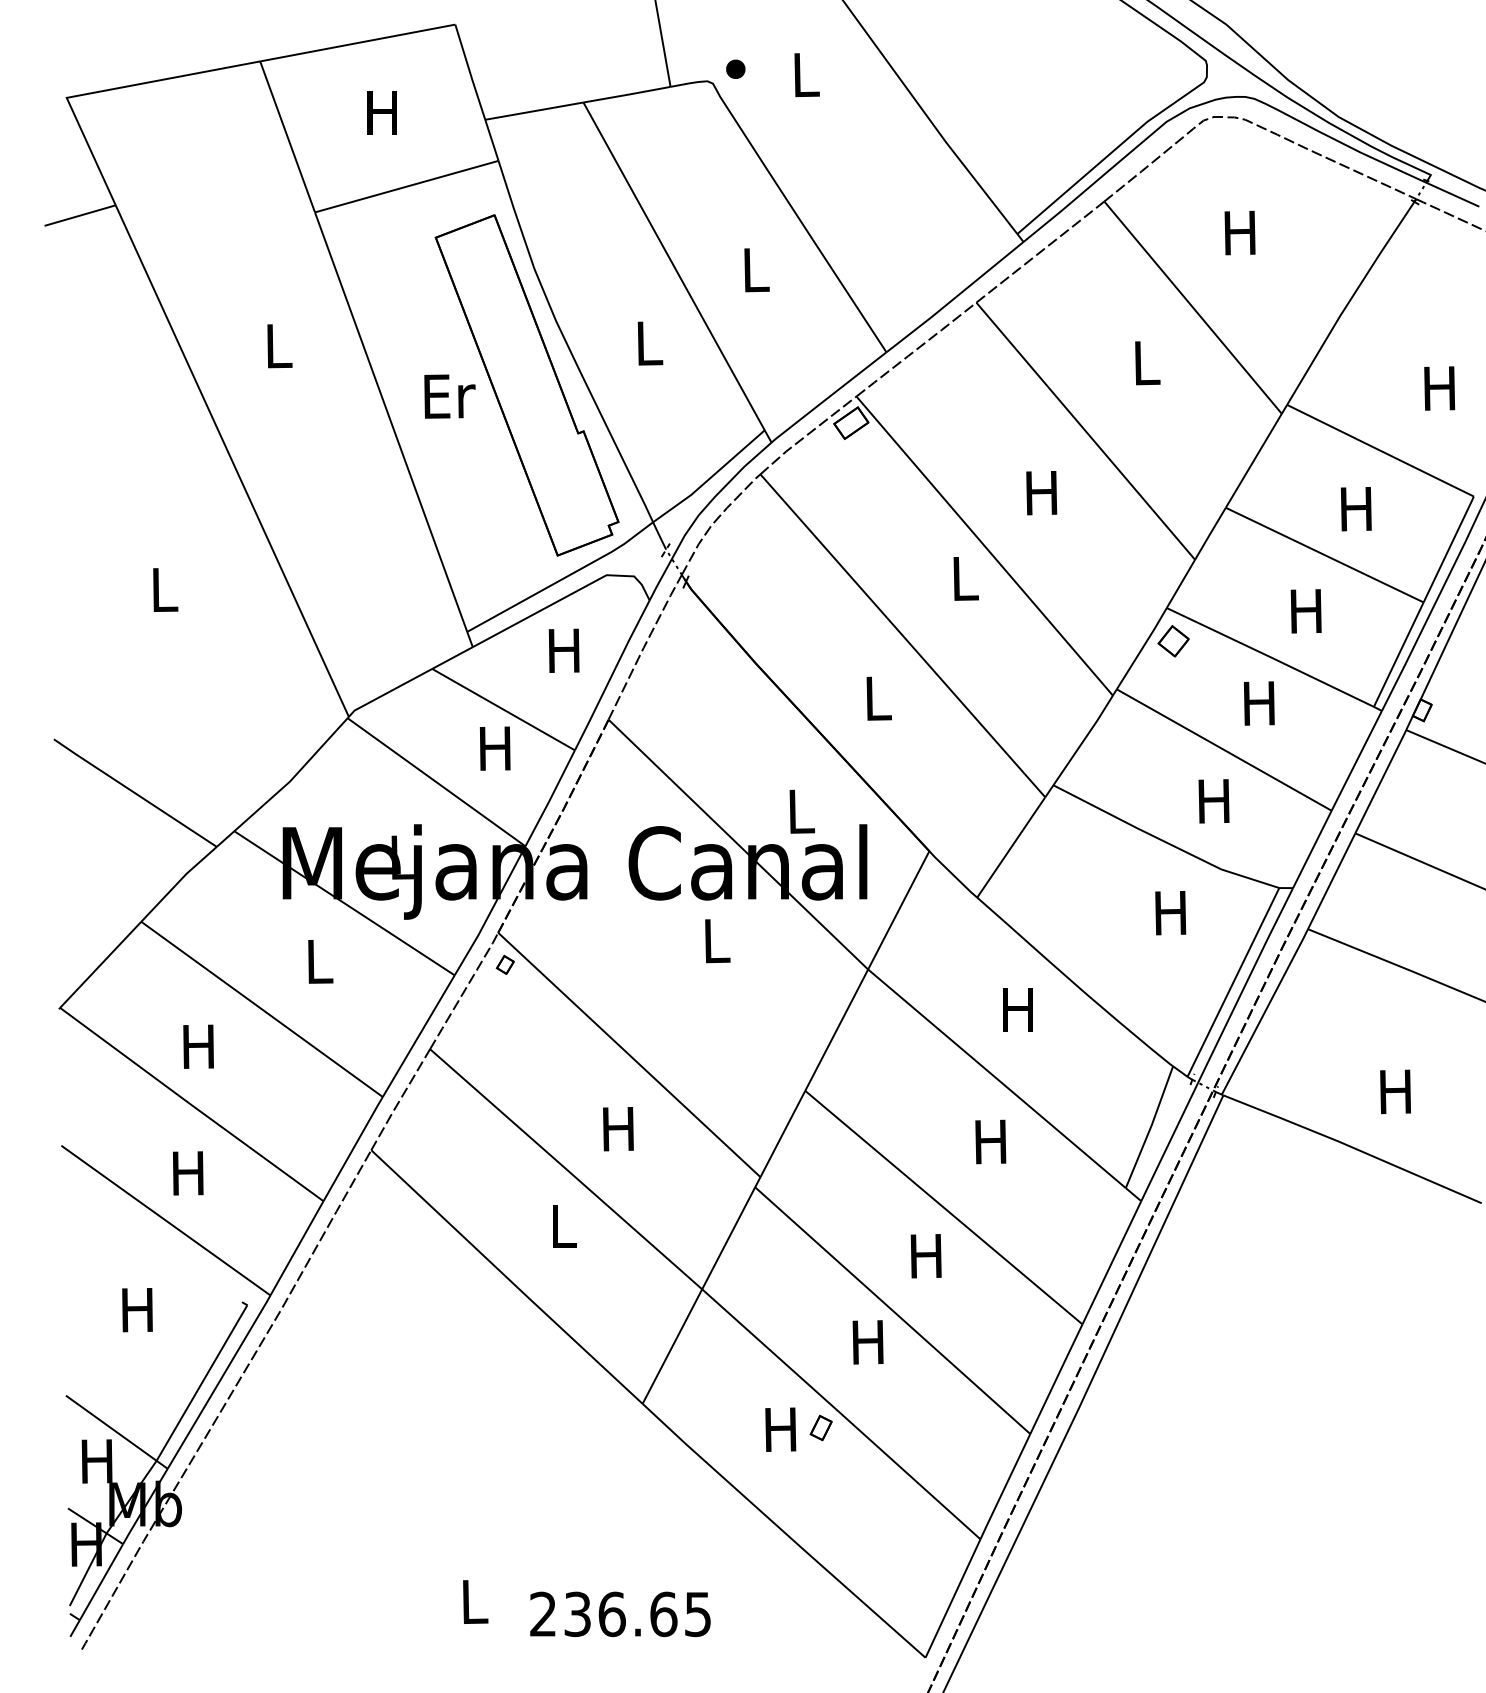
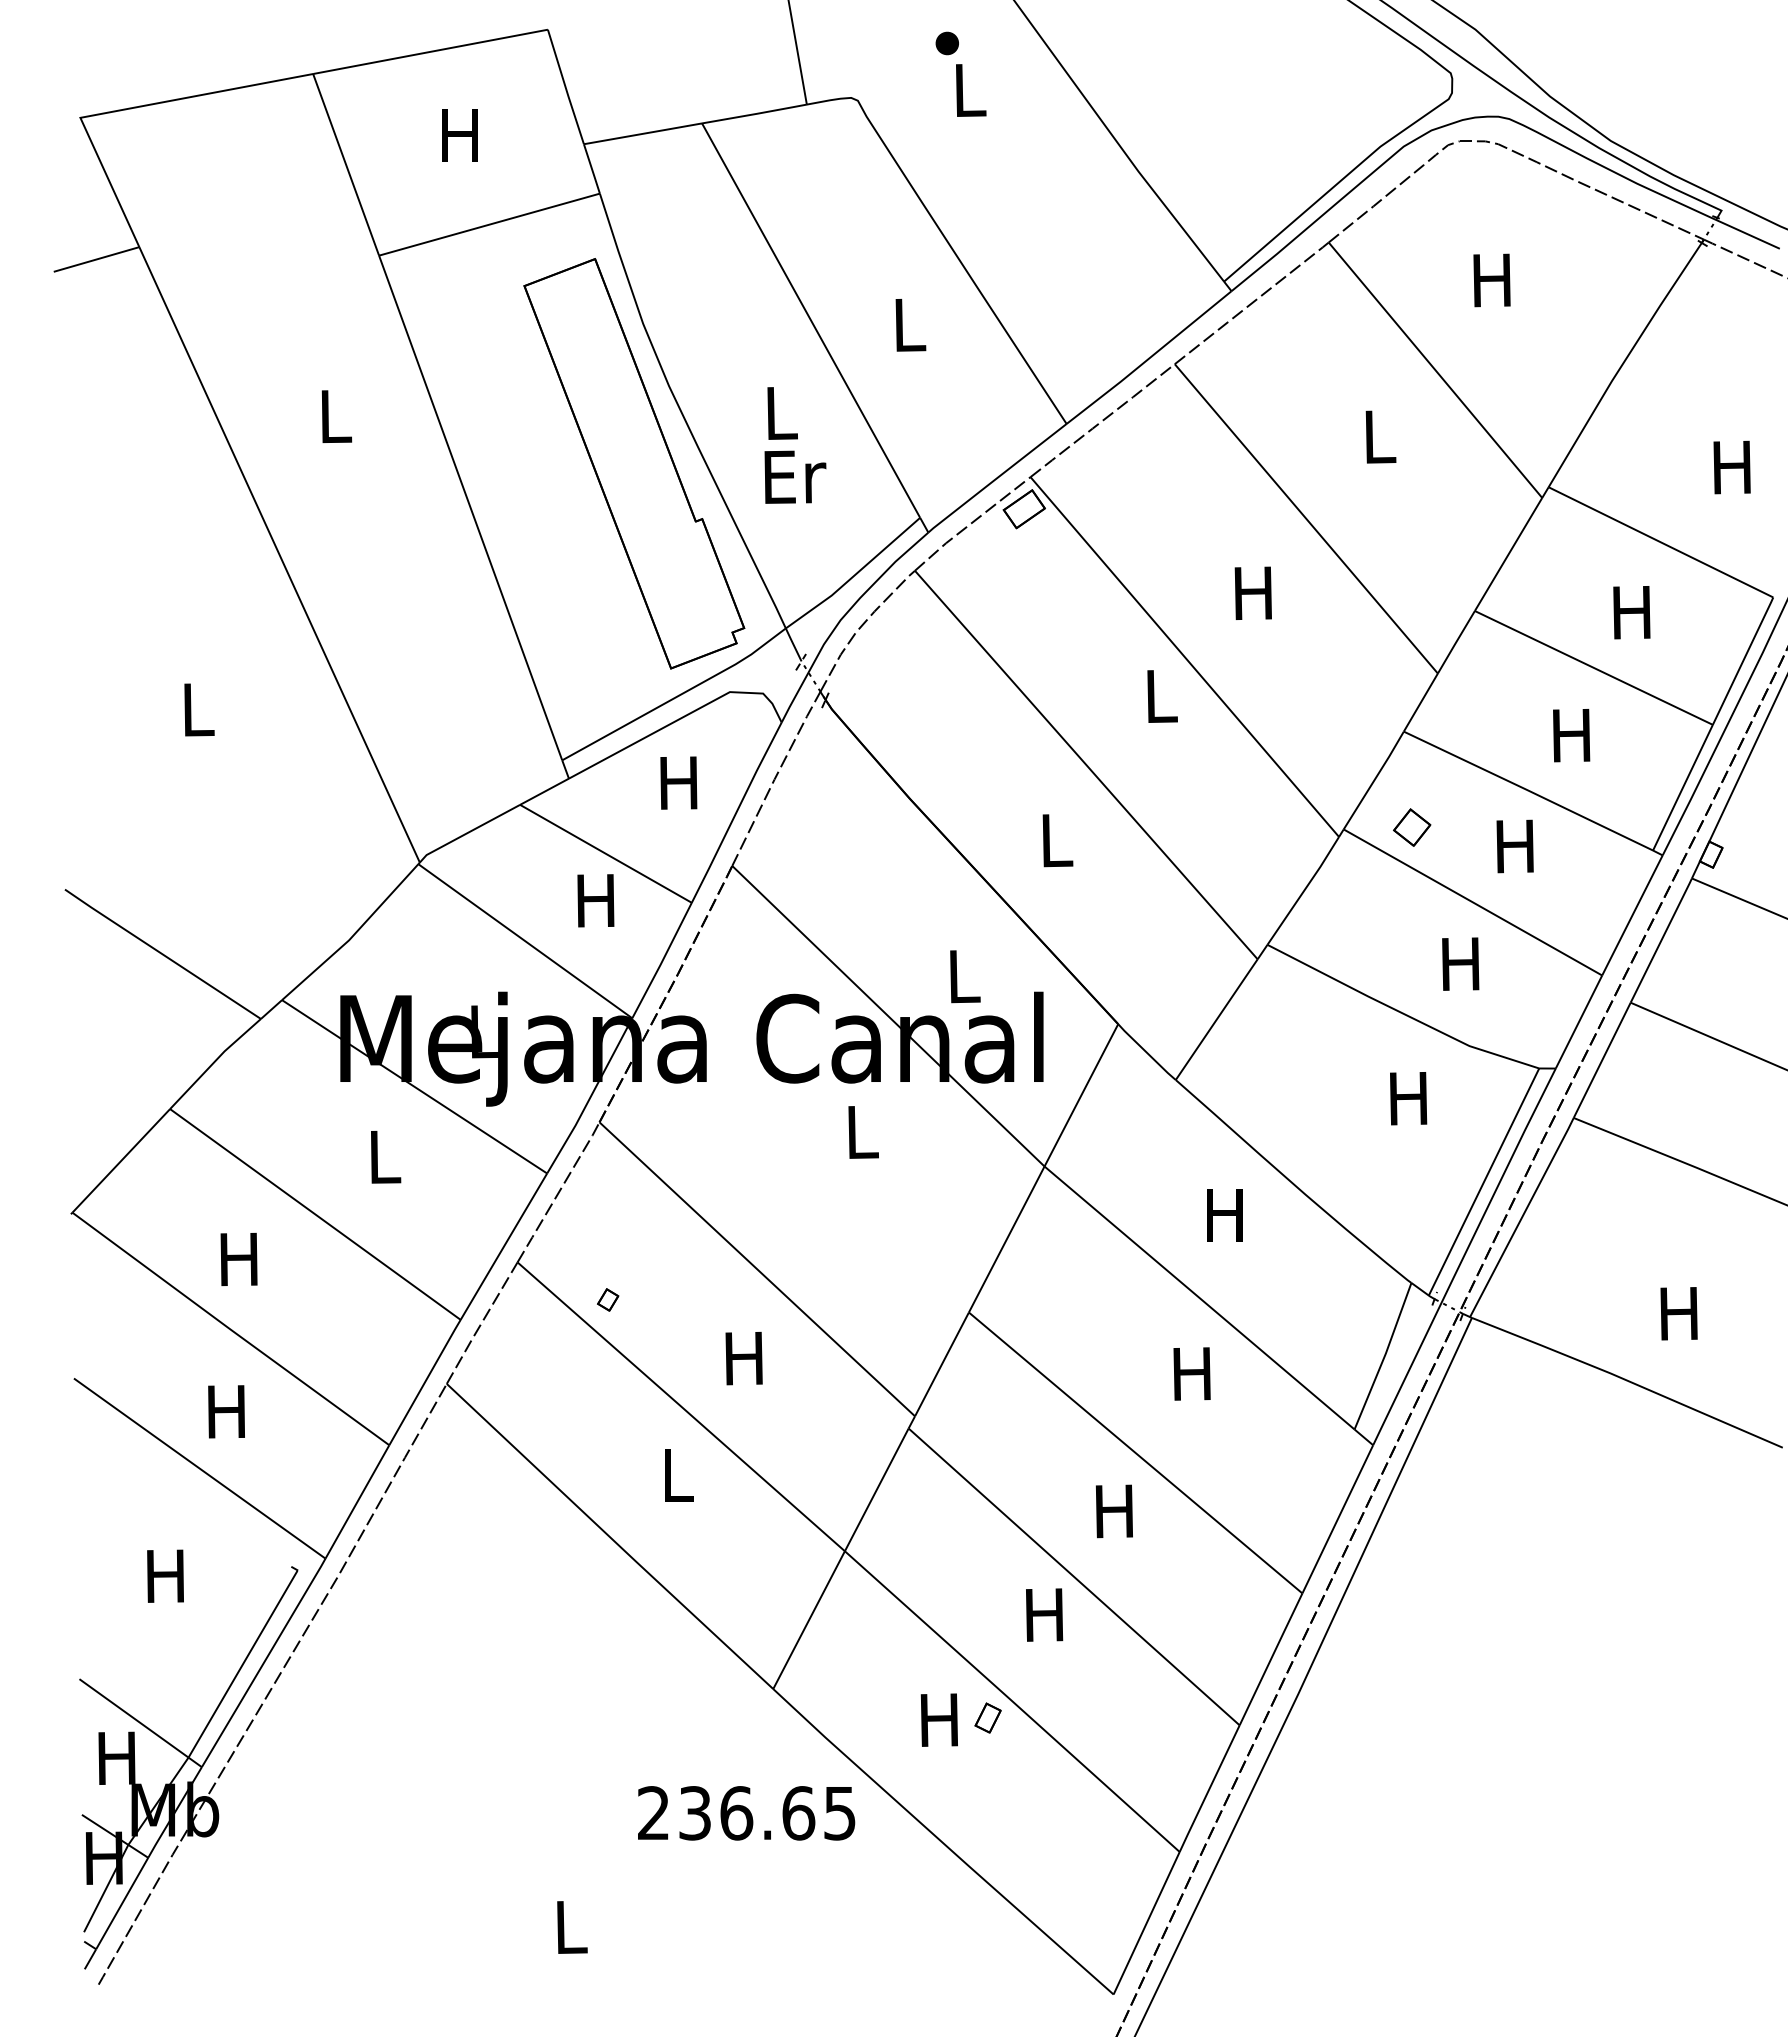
part: (735, 69) -> (946, 43), moved
text: (450, 395) -> (795, 476), moved
part: (1173, 641) -> (1412, 827), moved
part: (505, 964) -> (608, 1299), moved
text: (620, 1614) -> (746, 1813), moved

